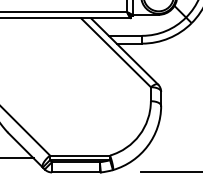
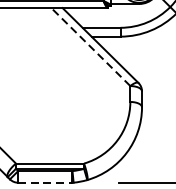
line: (116, 52) -> (91, 46), solid -> dashed
line: (75, 172) -> (44, 182), solid -> dashed

